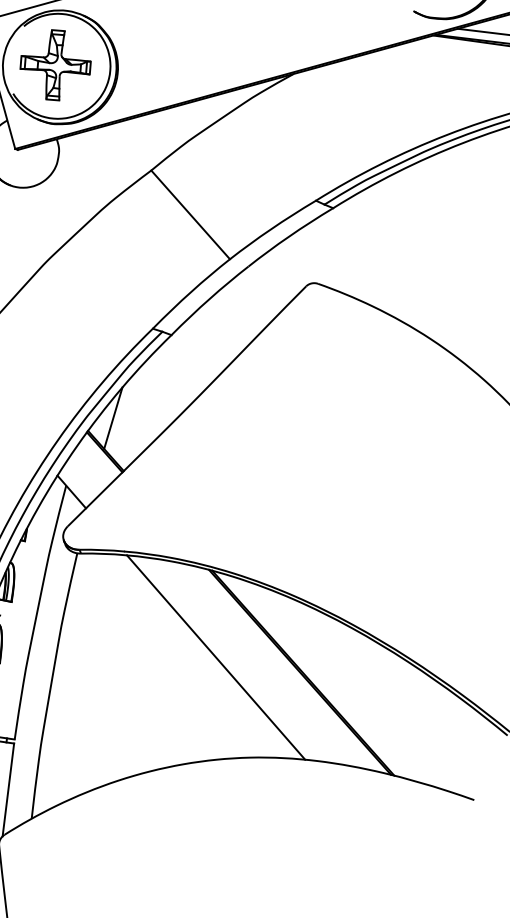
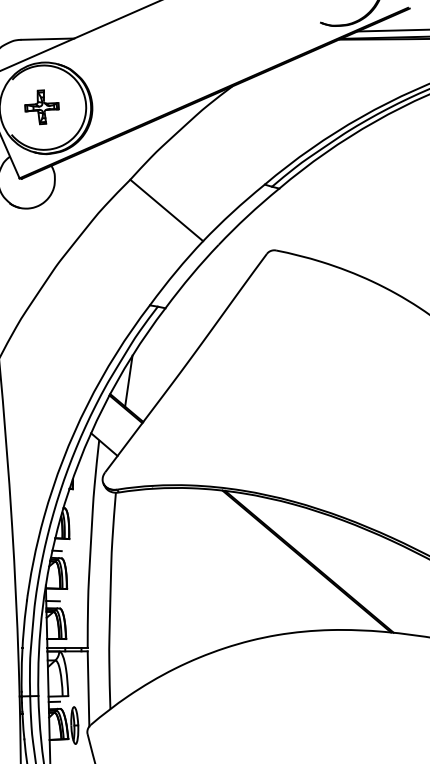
part: (54, 65) -> (41, 107), size x0.6
line: (216, 657) -> (238, 559), removed

